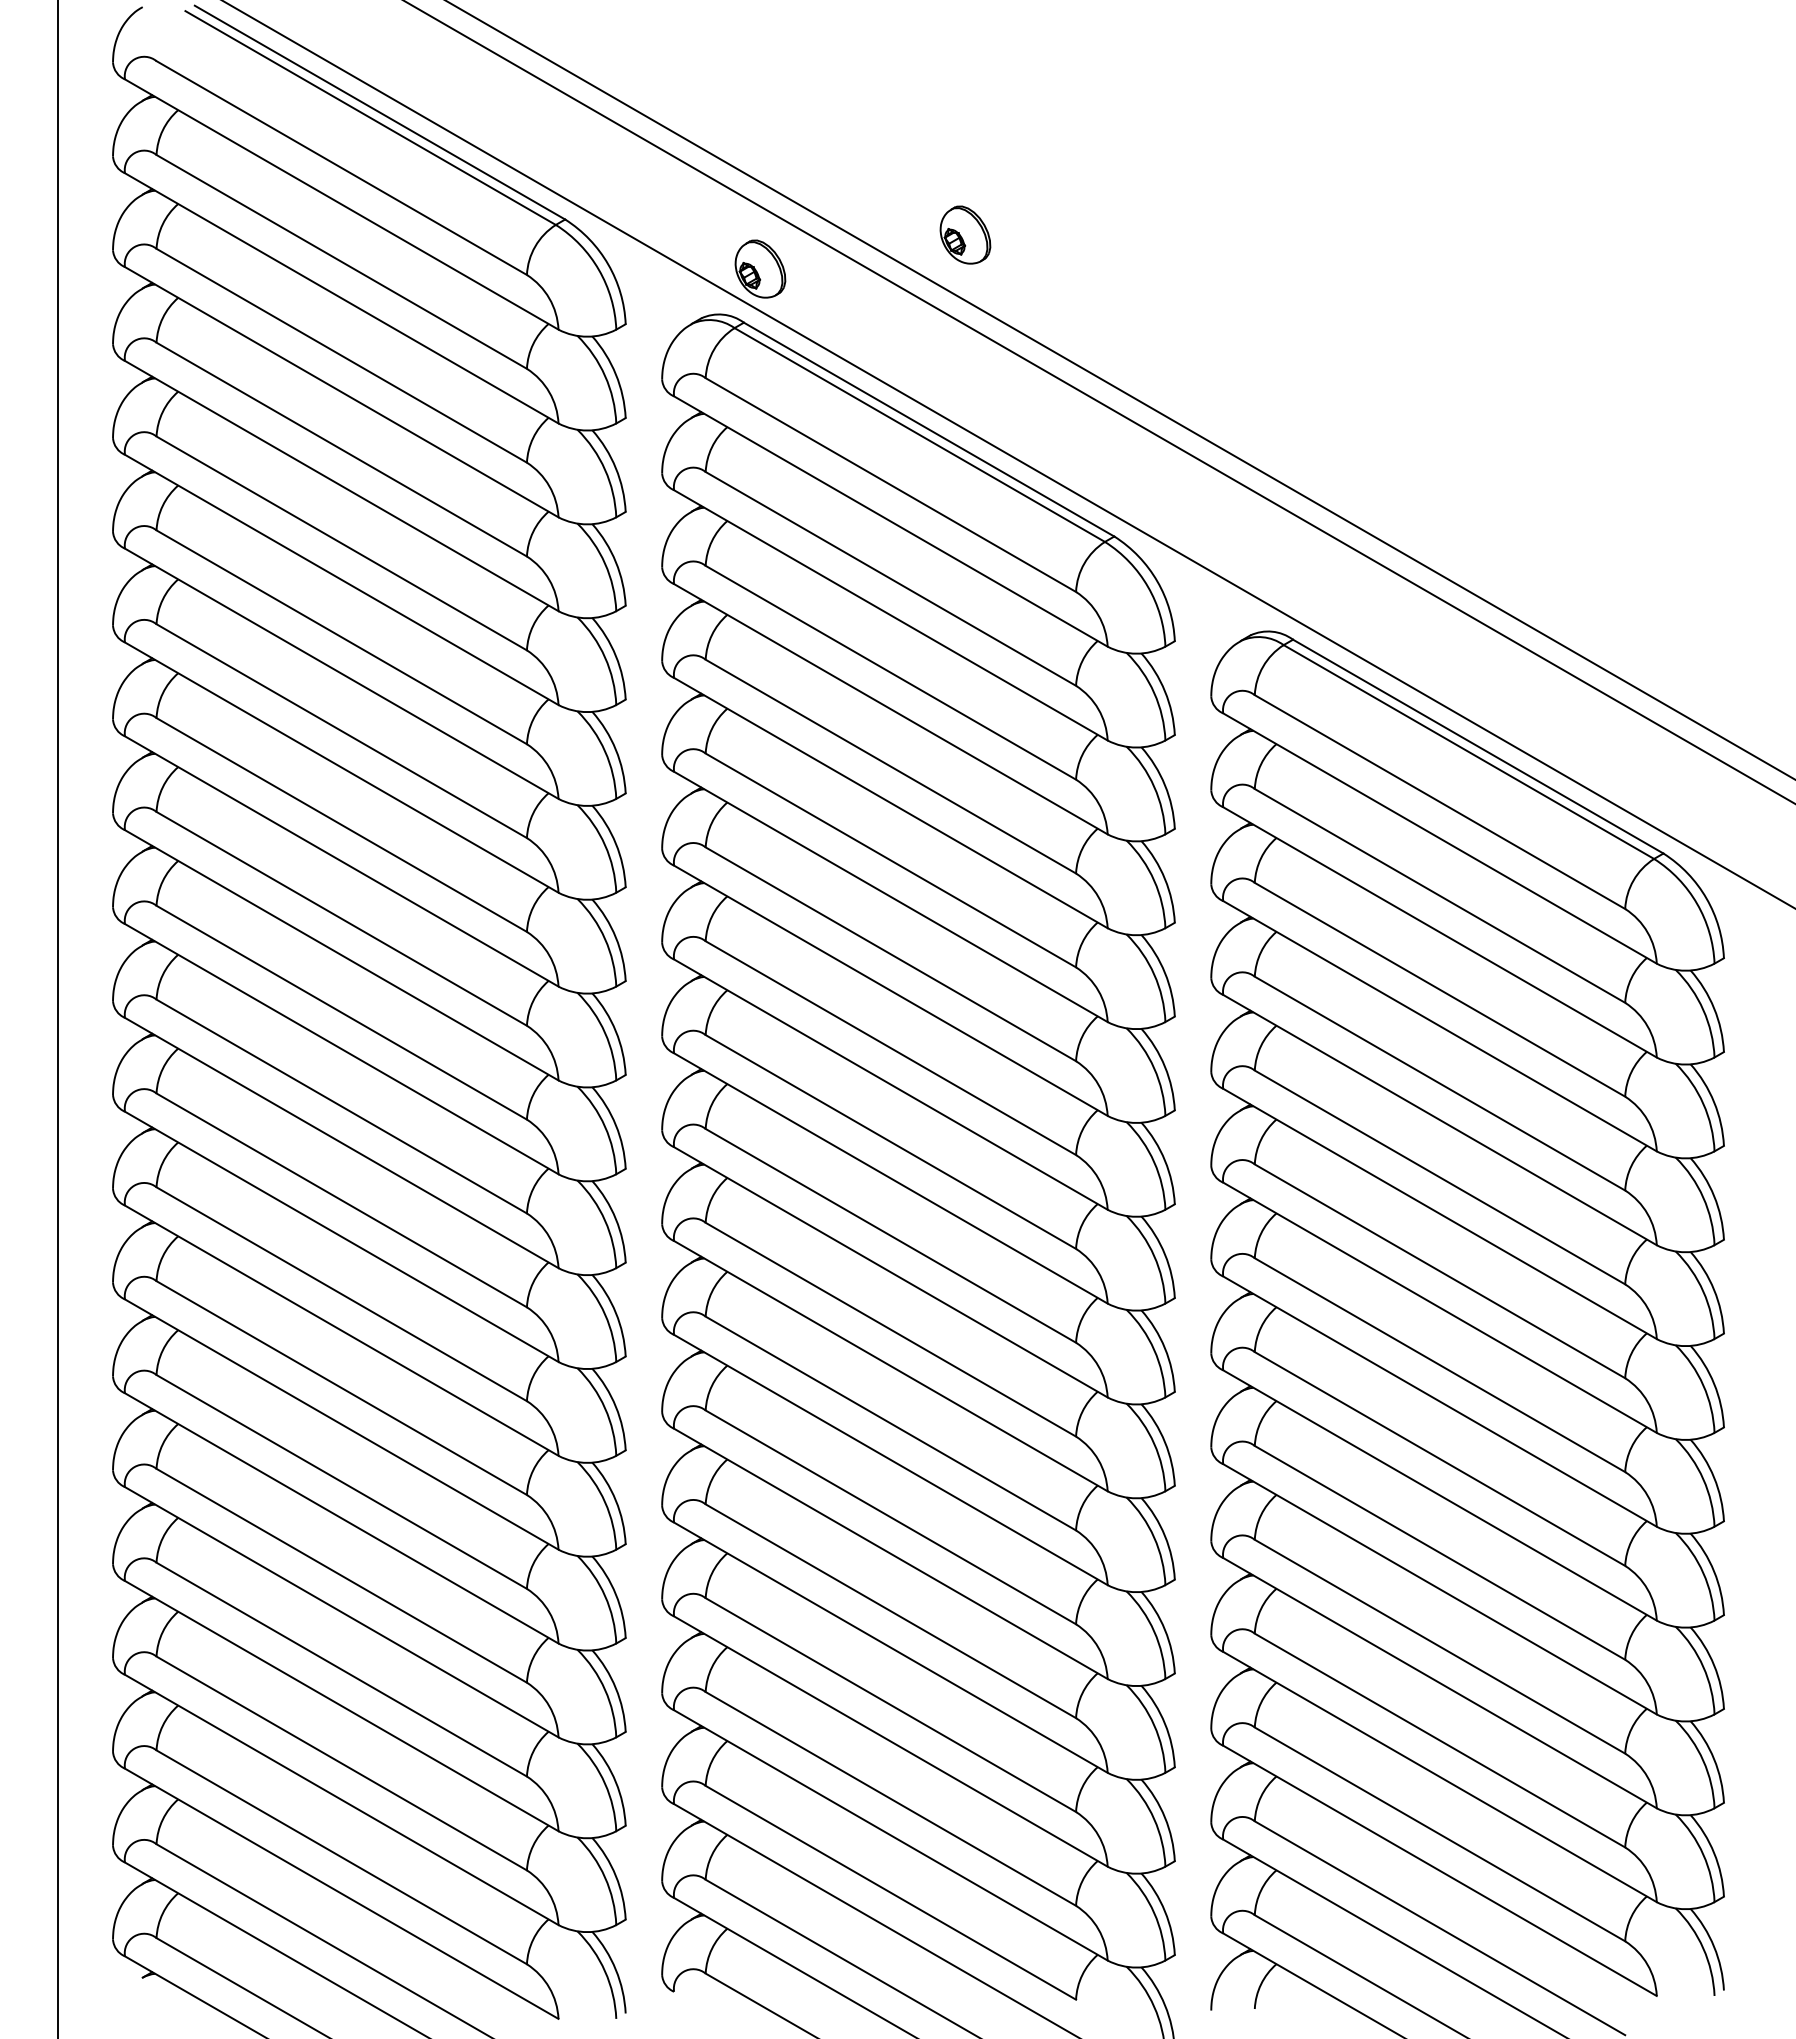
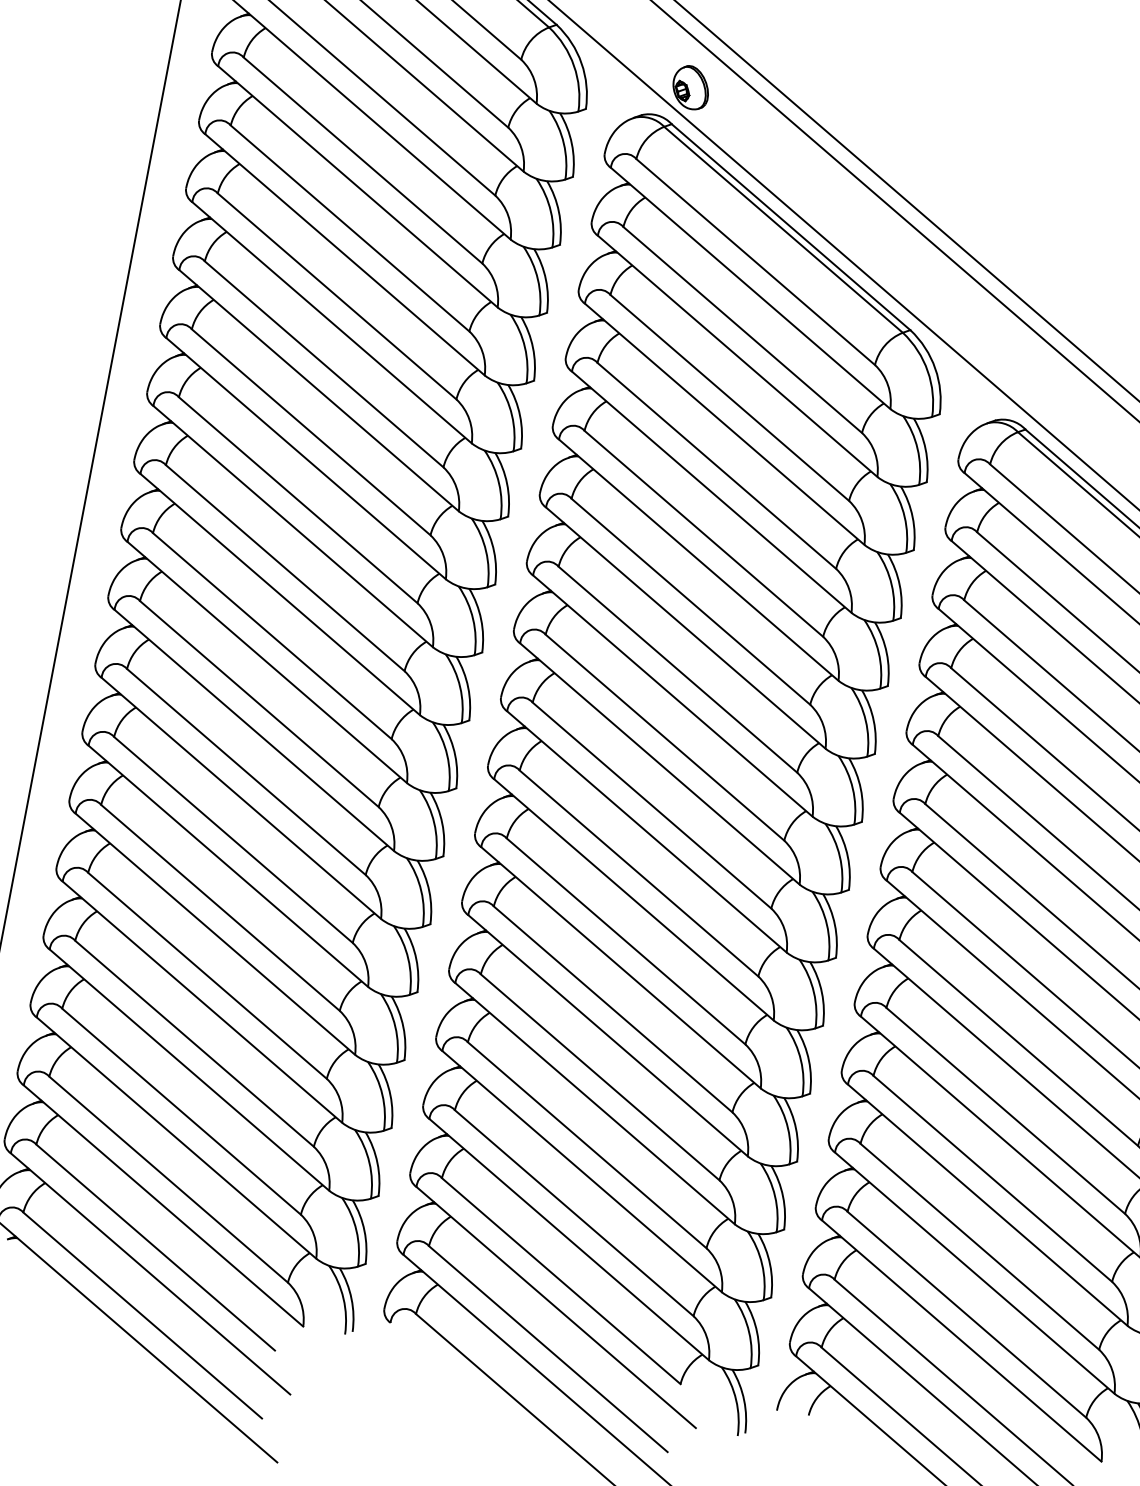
part: (965, 234) -> (844, 90), removed

